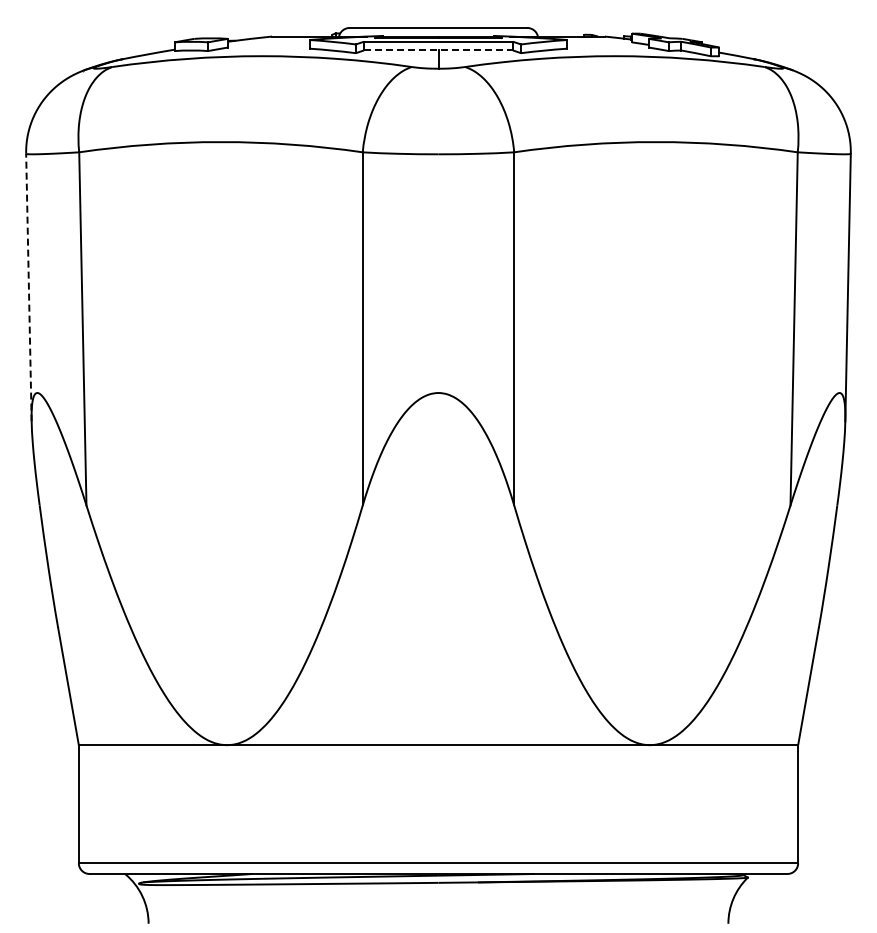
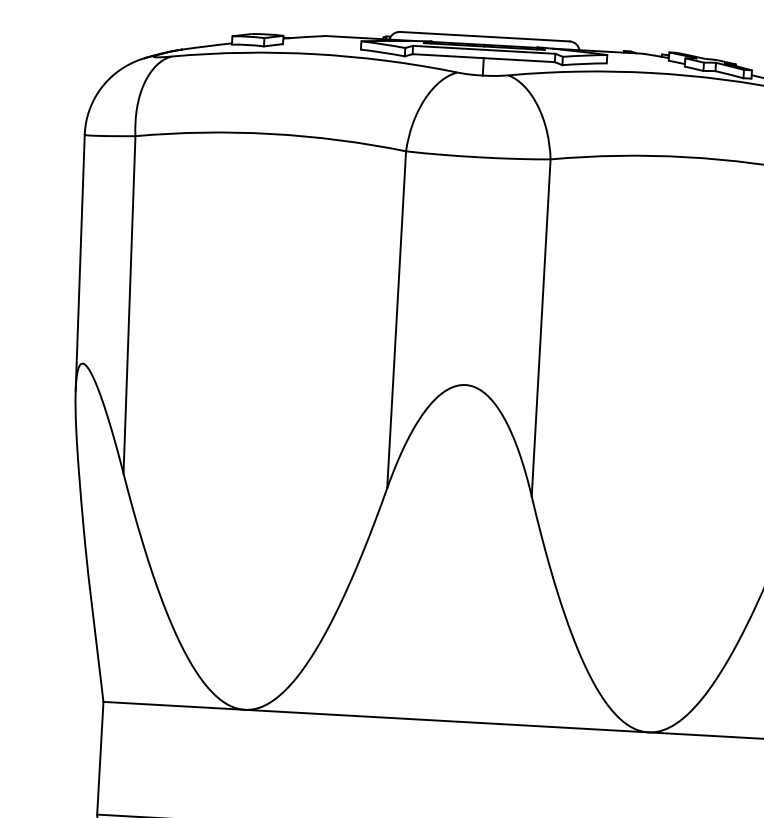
line: (438, 50) -> (483, 58), dashed -> solid
line: (28, 287) -> (79, 262), dashed -> solid

